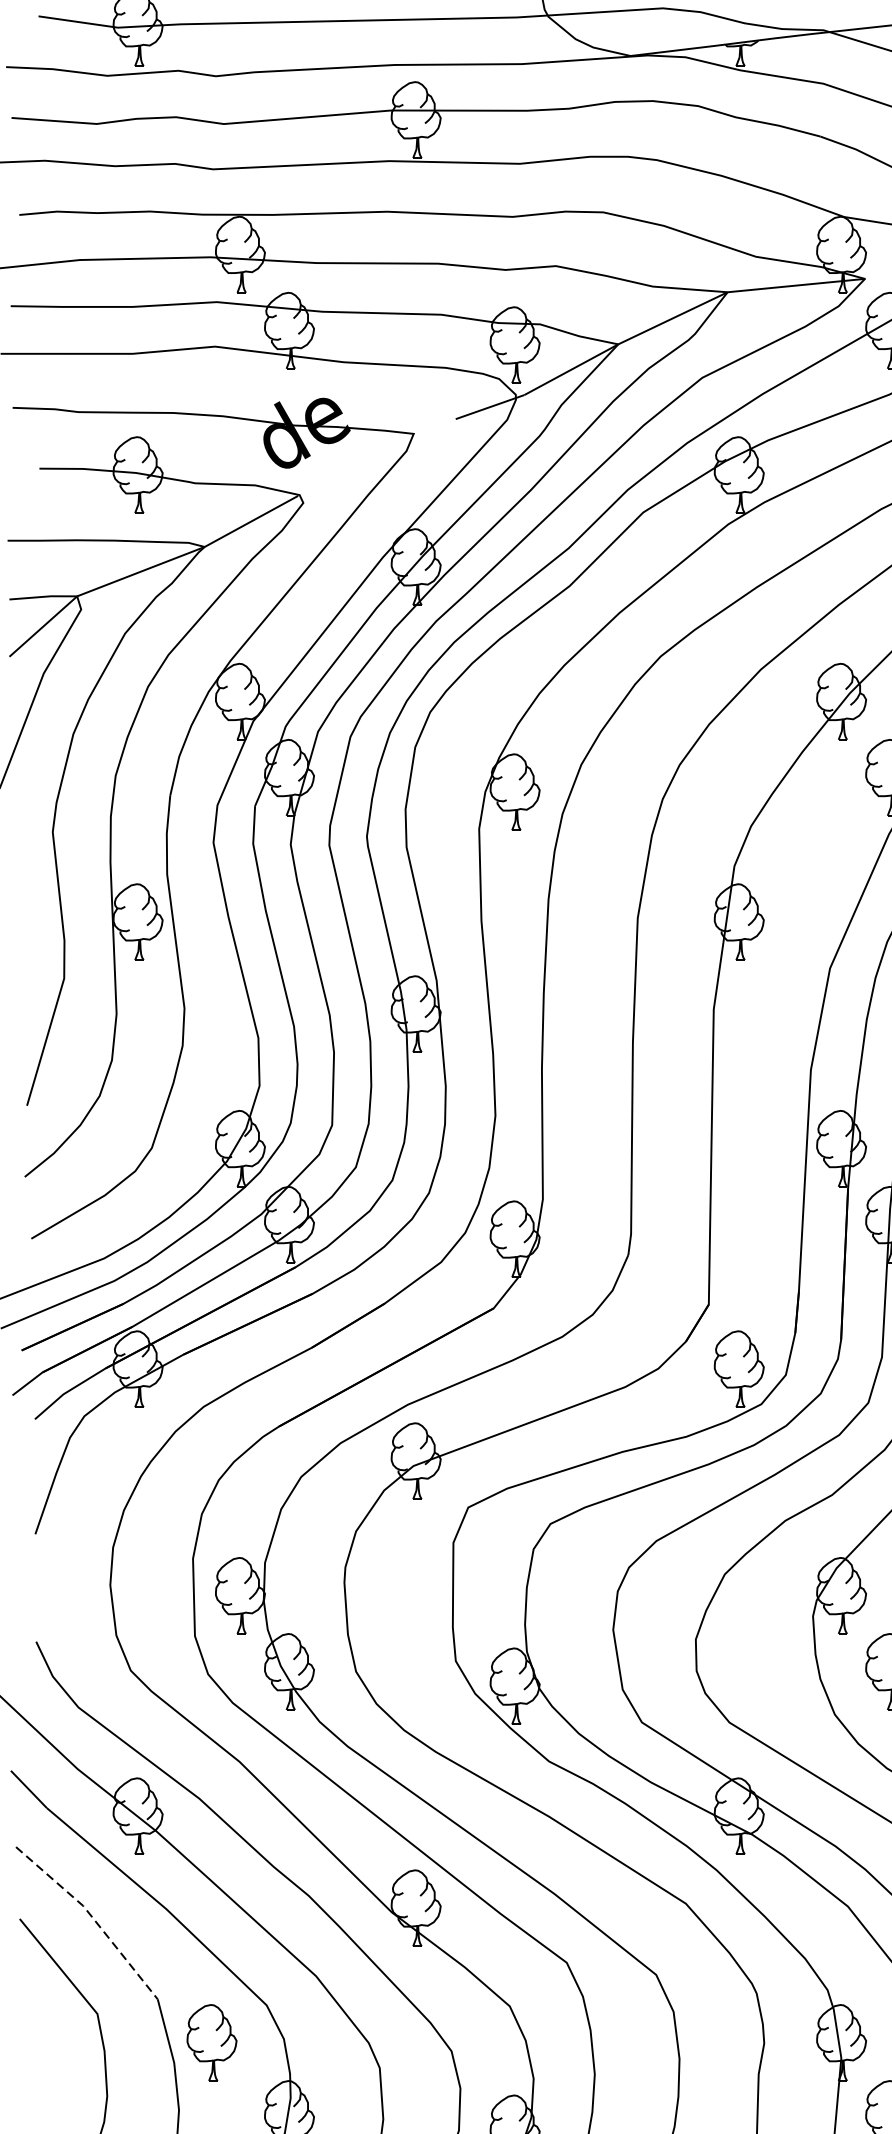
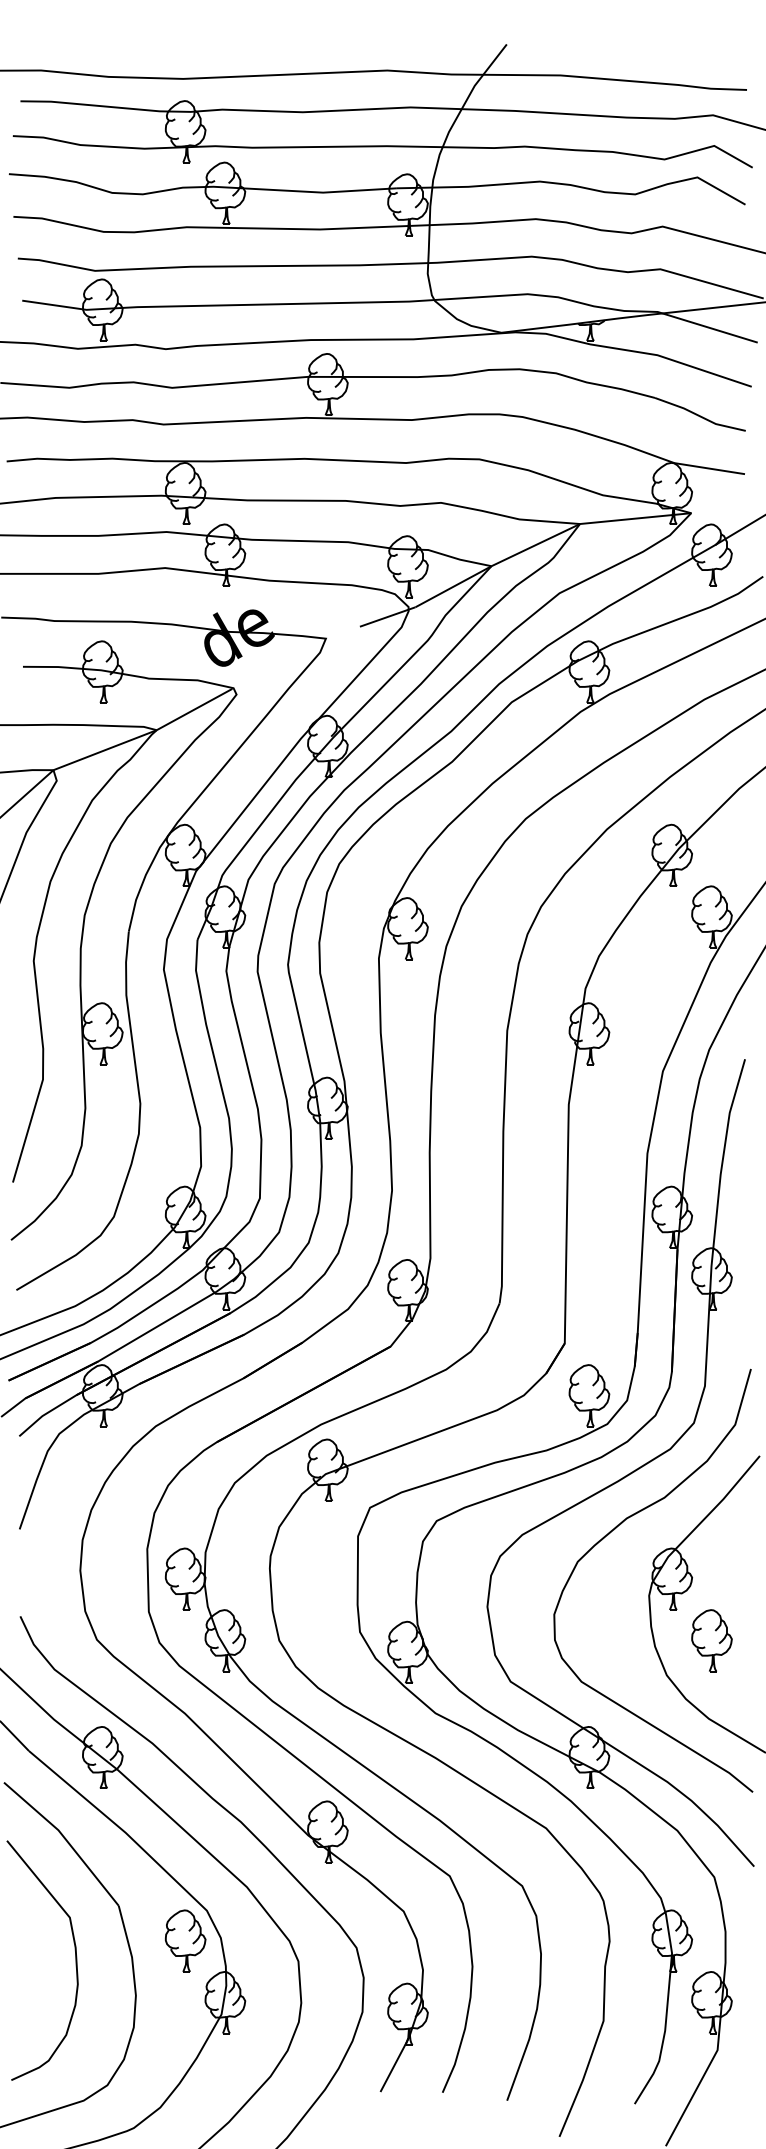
line: (91, 1917) -> (65, 1839), dashed -> solid
part: (211, 2042) -> (185, 1940), moved

